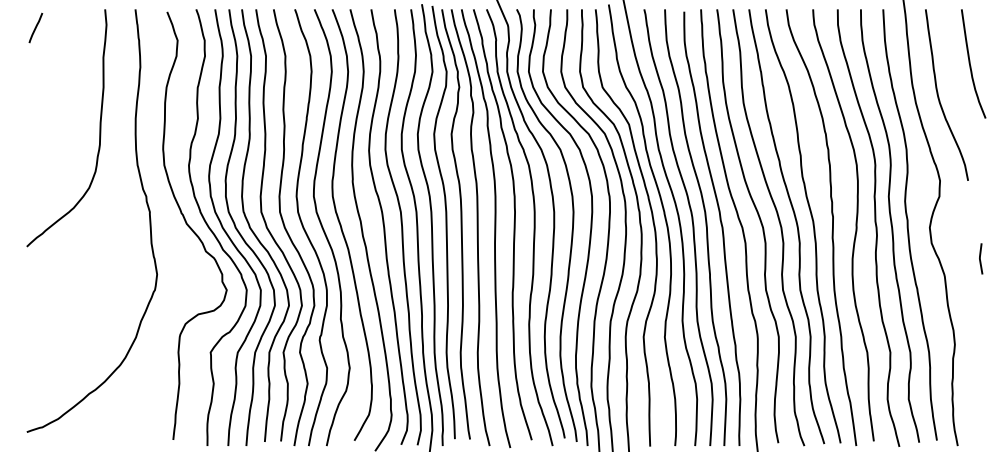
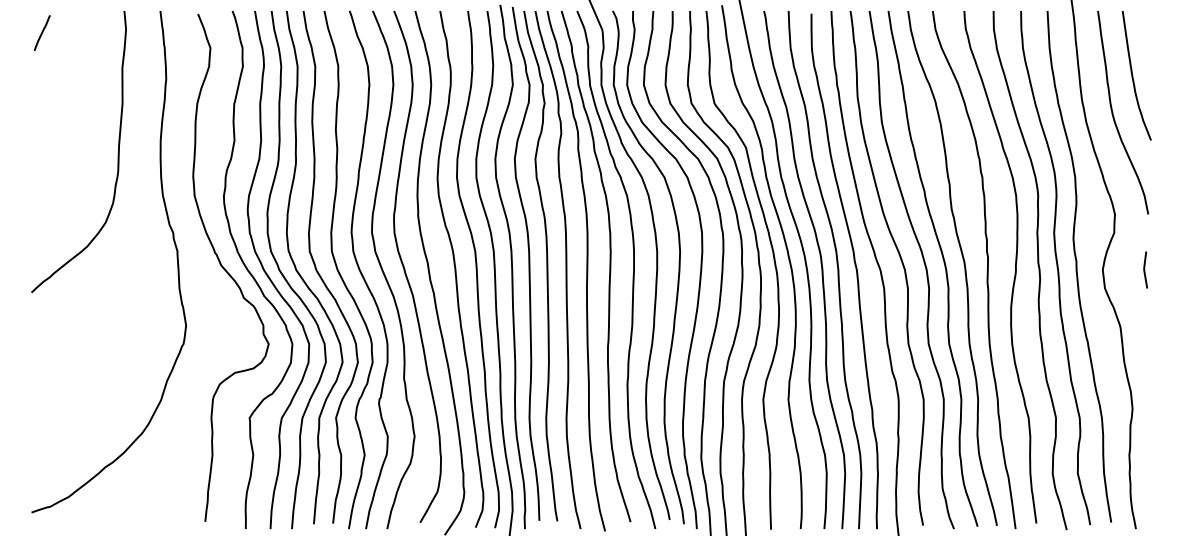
curve: (970, 63) -> (1133, 75), moved
line: (980, 258) -> (1145, 269), moved

